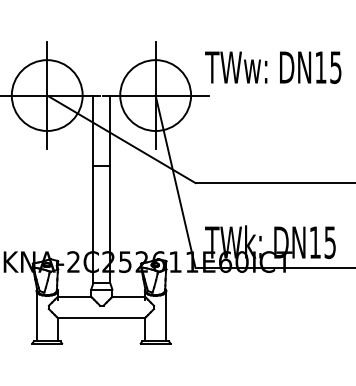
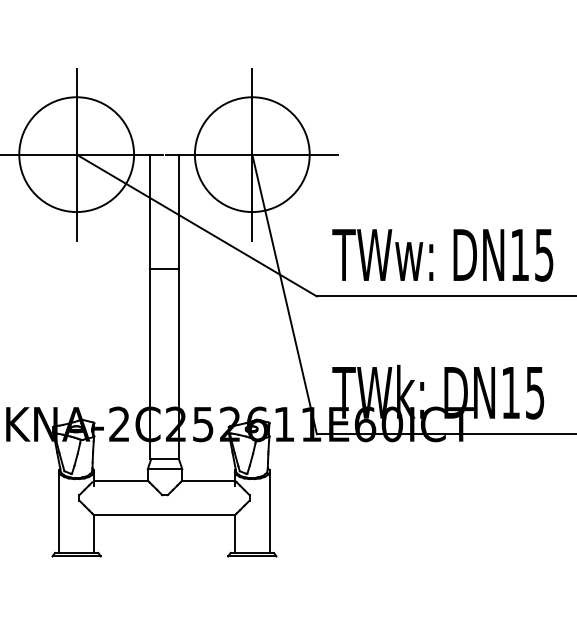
text: (273, 67) -> (443, 254), moved

